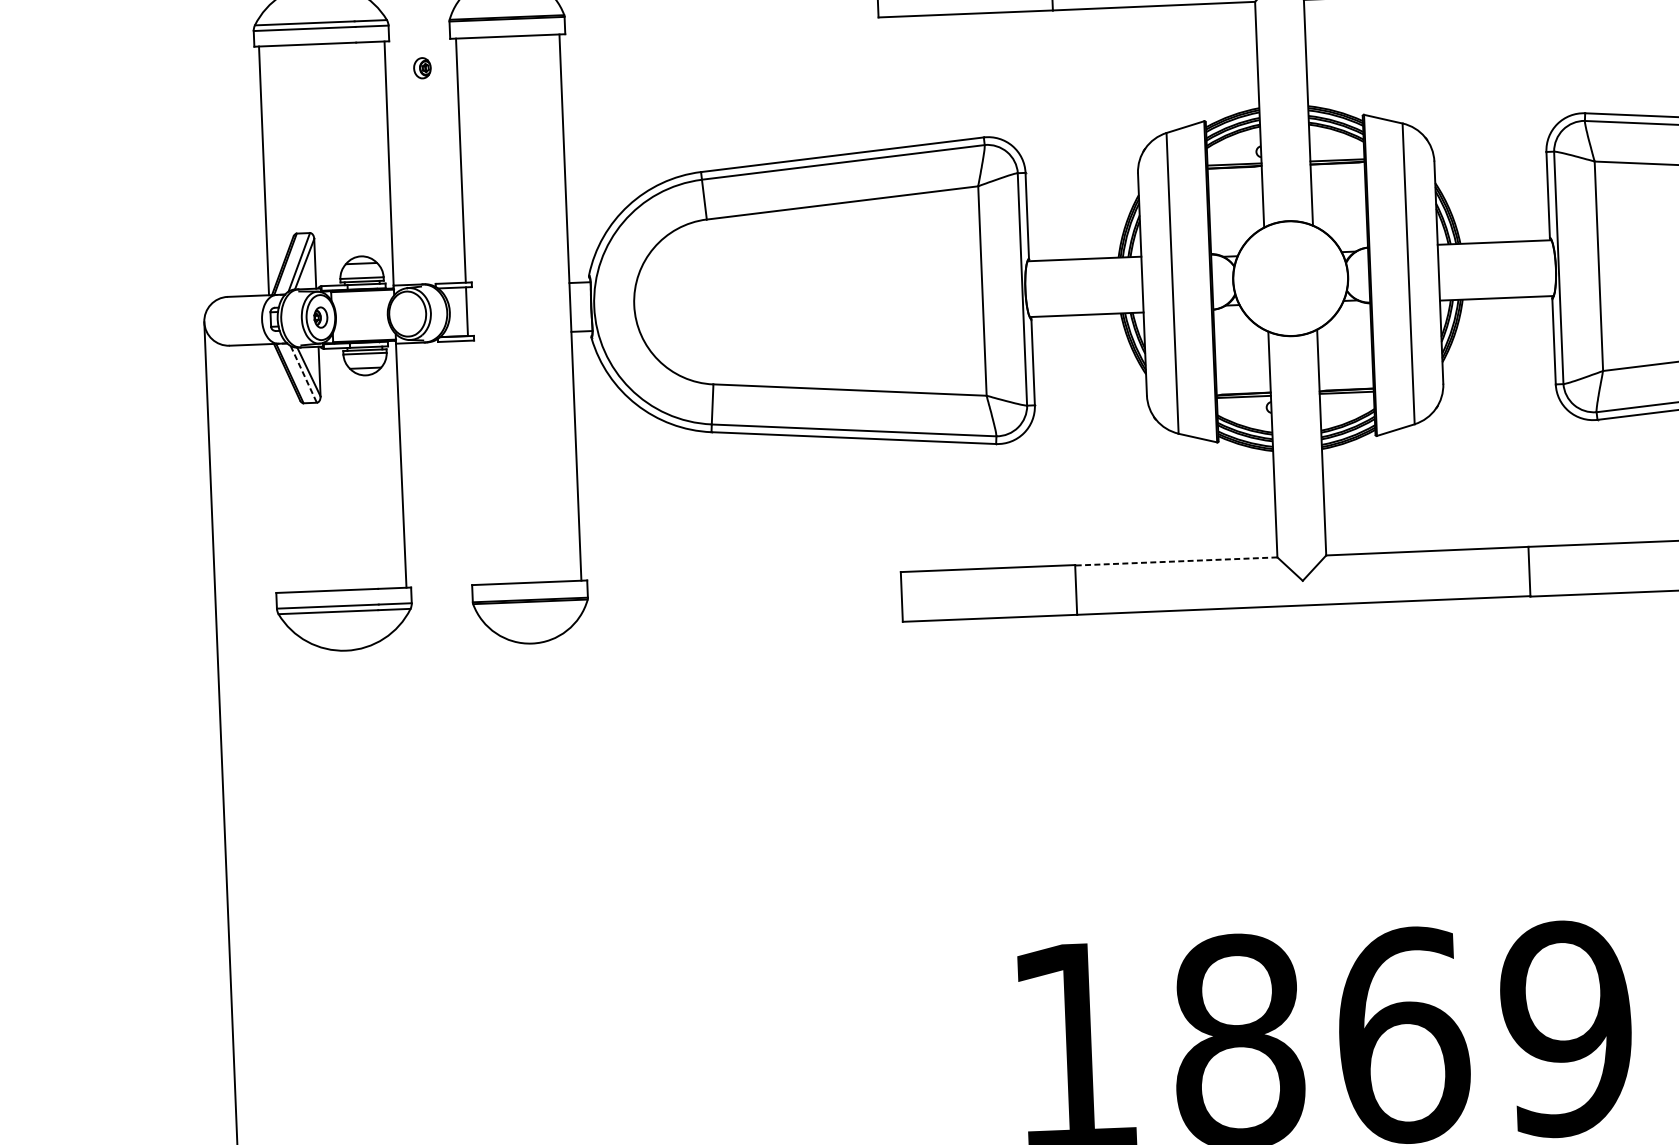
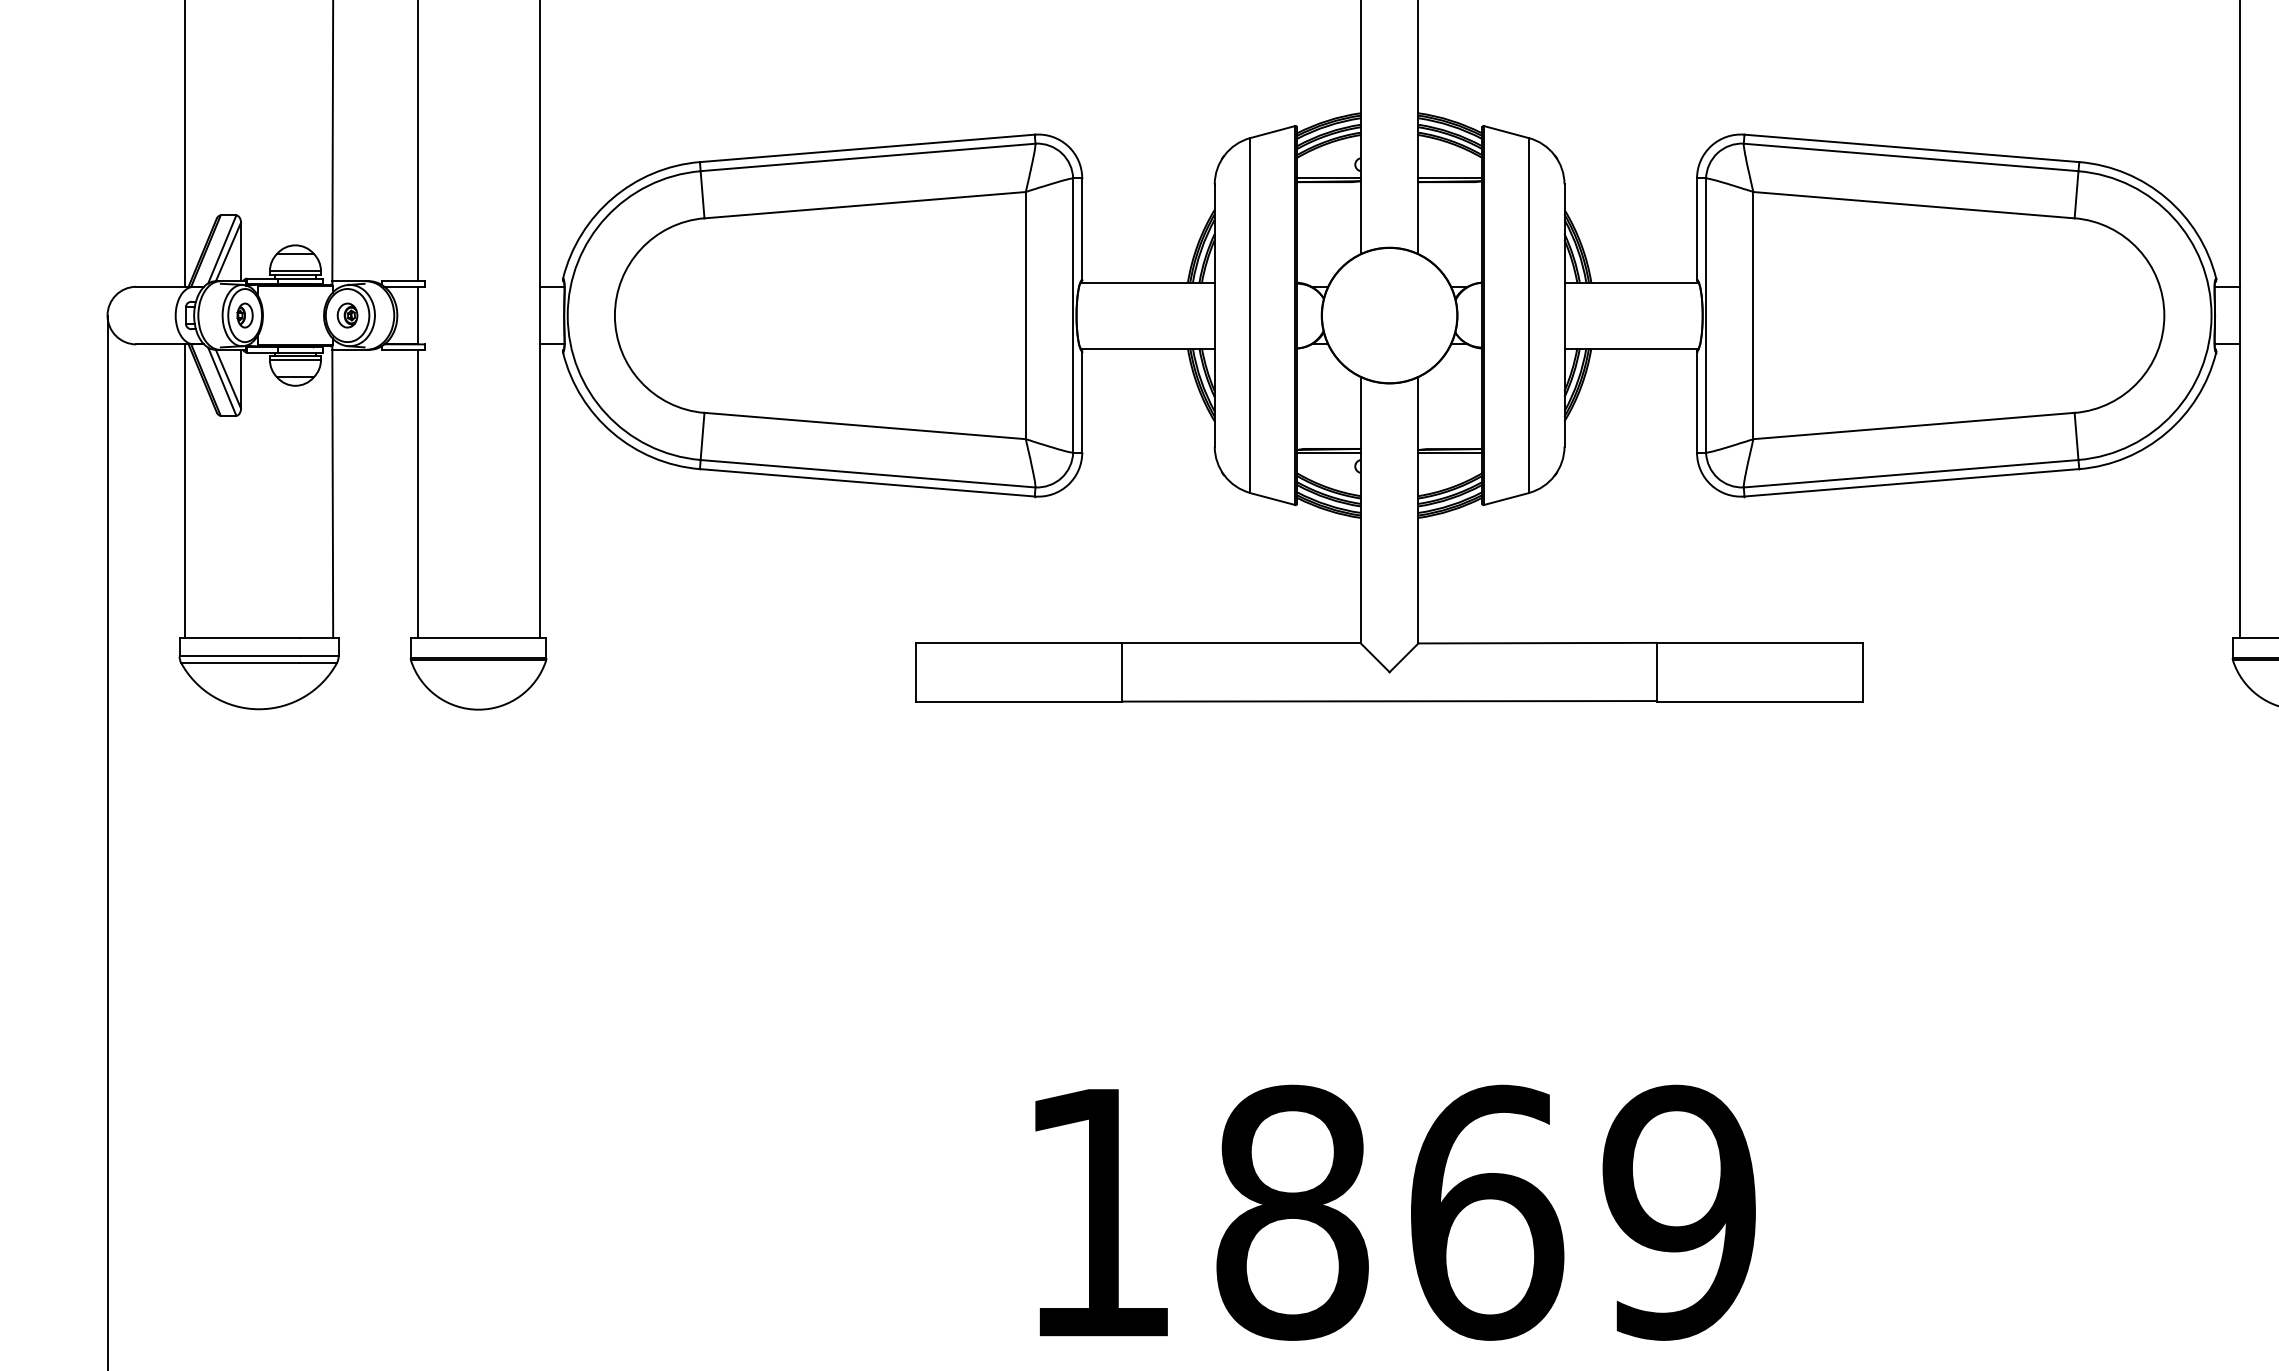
part: (422, 68) -> (347, 315), moved
line: (303, 374) -> (222, 381), dashed -> solid
line: (473, 462) -> (417, 493), added
line: (276, 467) -> (185, 490), added
line: (1175, 561) -> (1240, 643), dashed -> solid

